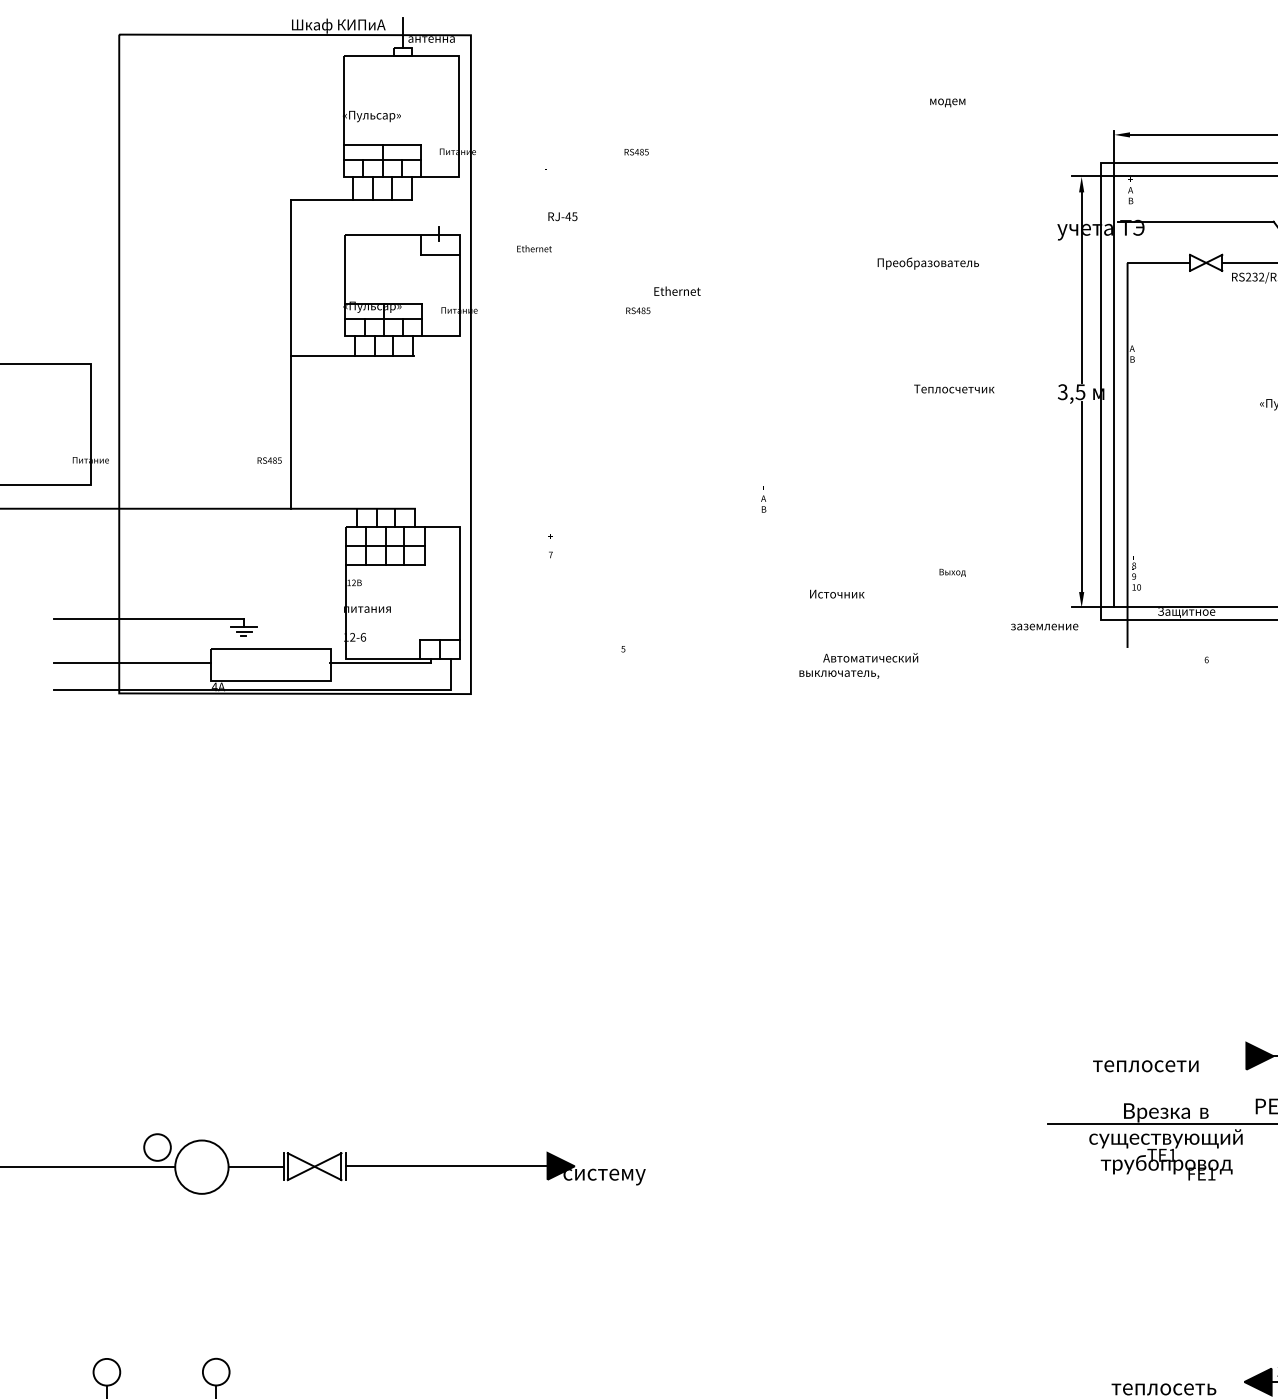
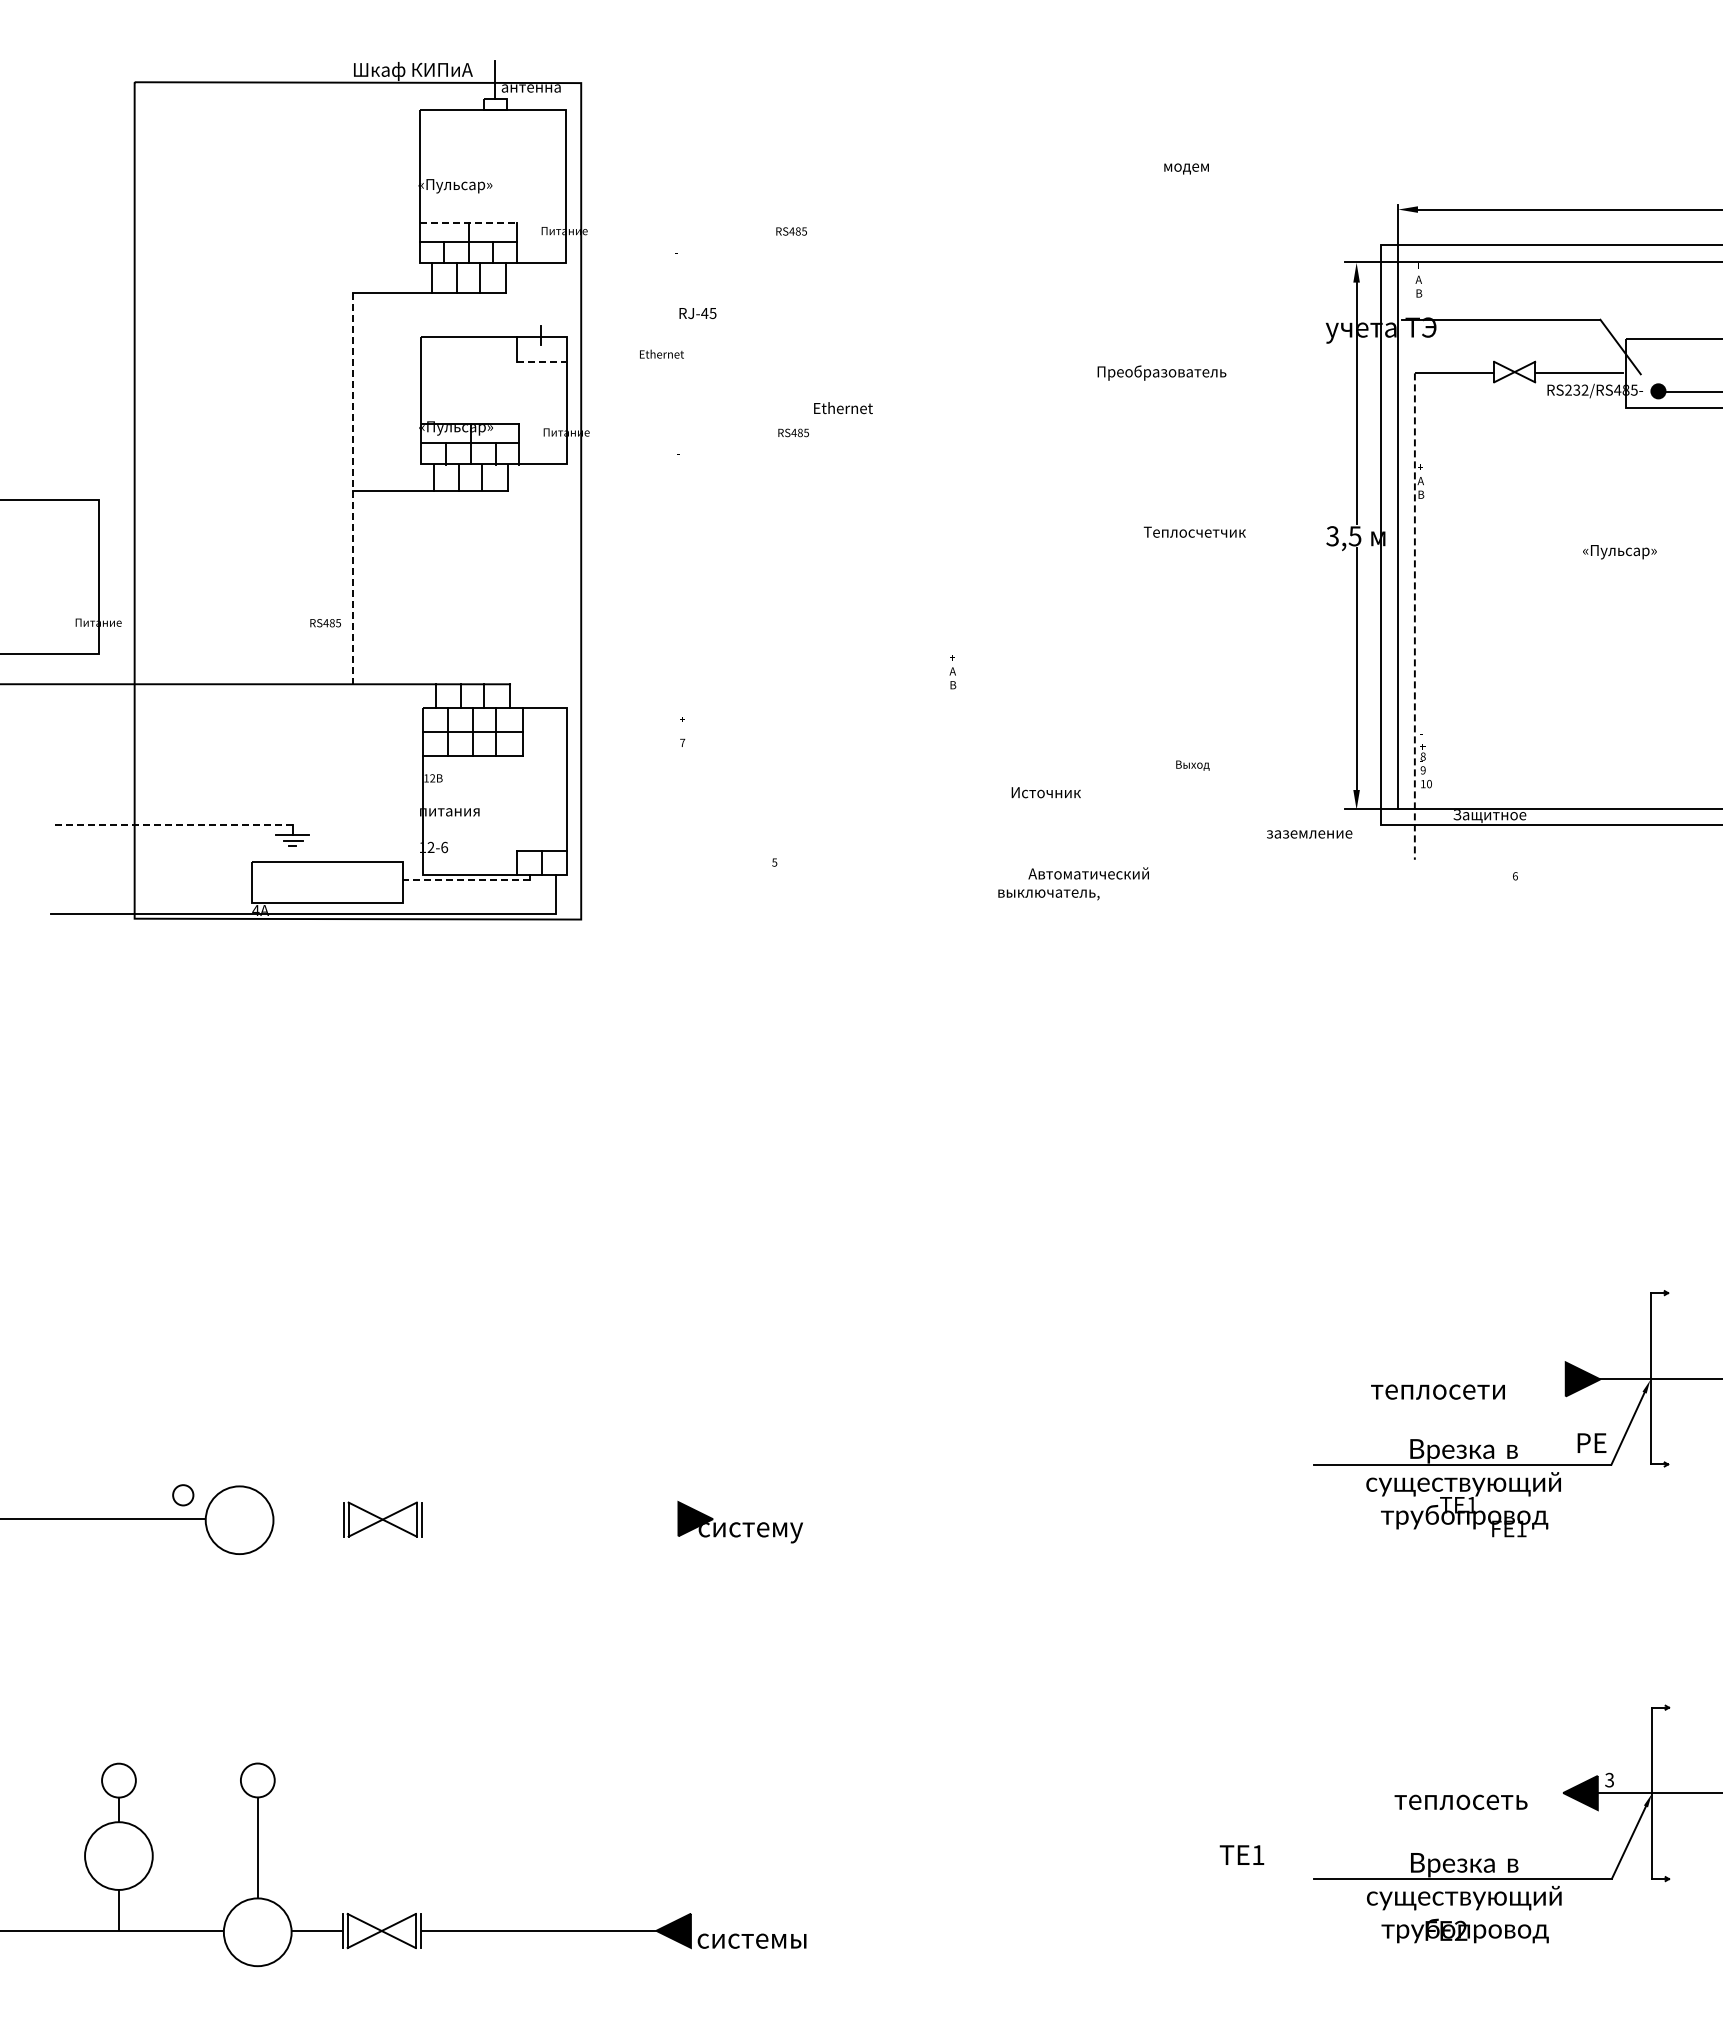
line: (382, 145) -> (468, 222), solid -> dashed
line: (439, 254) -> (541, 361), solid -> dashed
line: (290, 354) -> (352, 488), solid -> dashed
line: (1127, 456) -> (1414, 617), solid -> dashed
line: (148, 619) -> (171, 824), solid -> dashed
line: (132, 662) -> (151, 879), removed
line: (380, 662) -> (466, 879), solid -> dashed
circle: (157, 1147) -> (183, 1495), size x0.6
line: (255, 1166) -> (307, 1519), removed
line: (450, 1166) -> (555, 1519), removed

